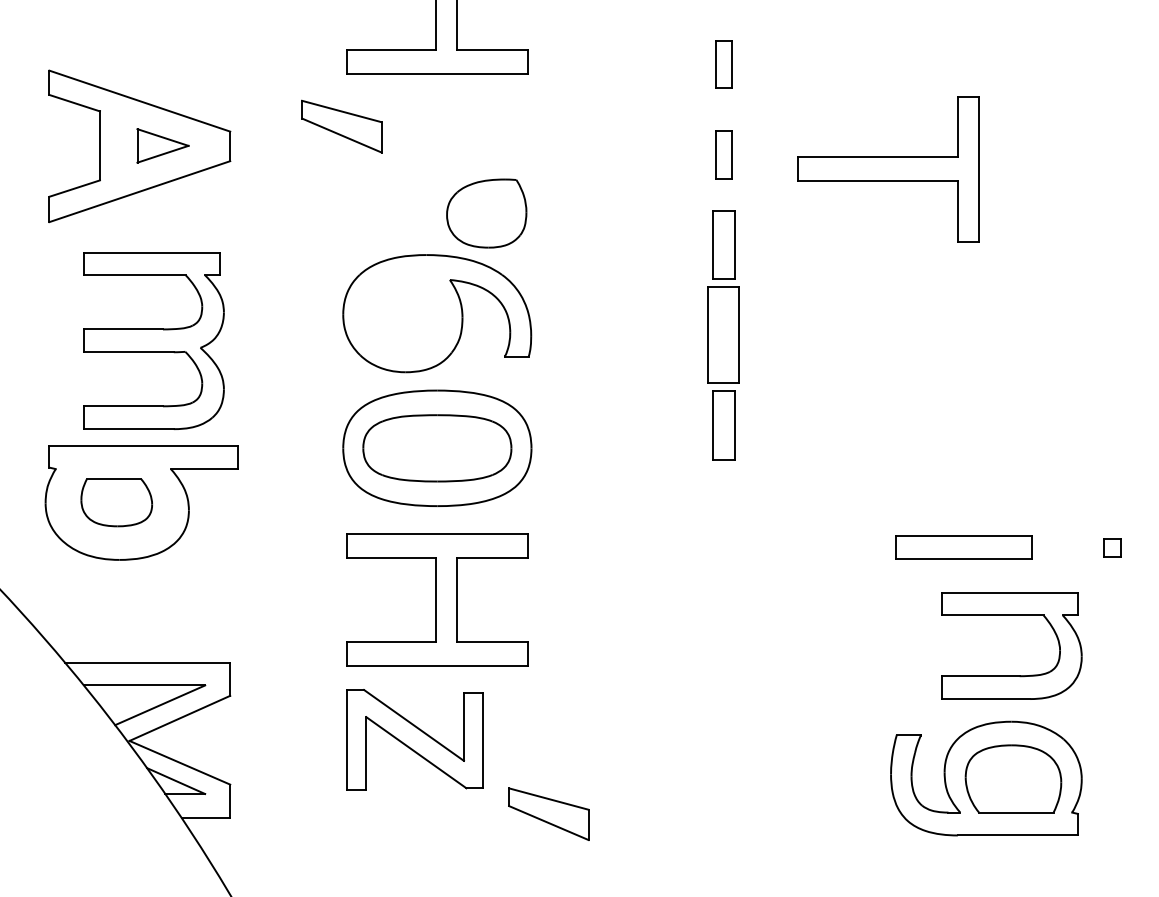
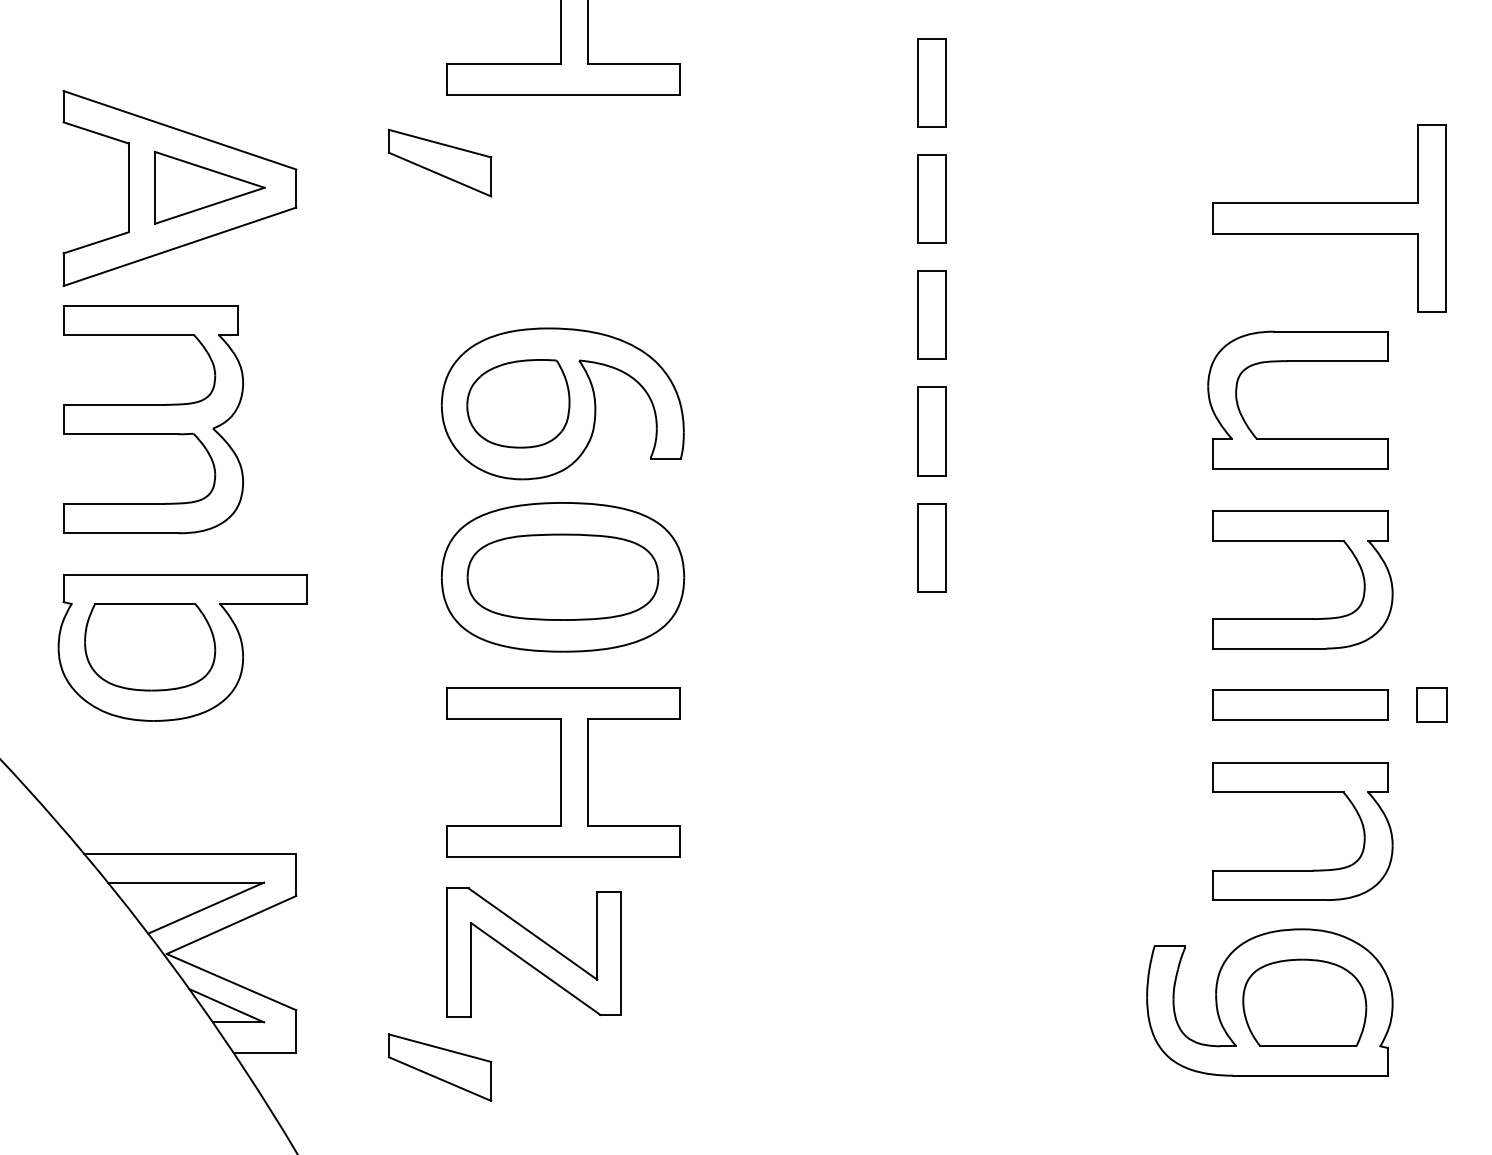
part: (723, 64) -> (931, 83), size x1.43
part: (162, 145) -> (209, 187), size x1.67
part: (723, 154) -> (931, 198), size x1.43
part: (888, 169) -> (1329, 218), moved
part: (486, 213) -> (518, 403), moved
part: (1000, 281) -> (1288, 362), added
part: (723, 334) -> (931, 430), size x0.71
part: (153, 340) -> (152, 419), moved
part: (1011, 420) -> (1302, 541), added
part: (116, 502) -> (149, 647), size x1.43
part: (963, 547) -> (1299, 704), moved
part: (1112, 547) -> (1432, 704), size x1.43
part: (548, 813) -> (439, 1066), moved

